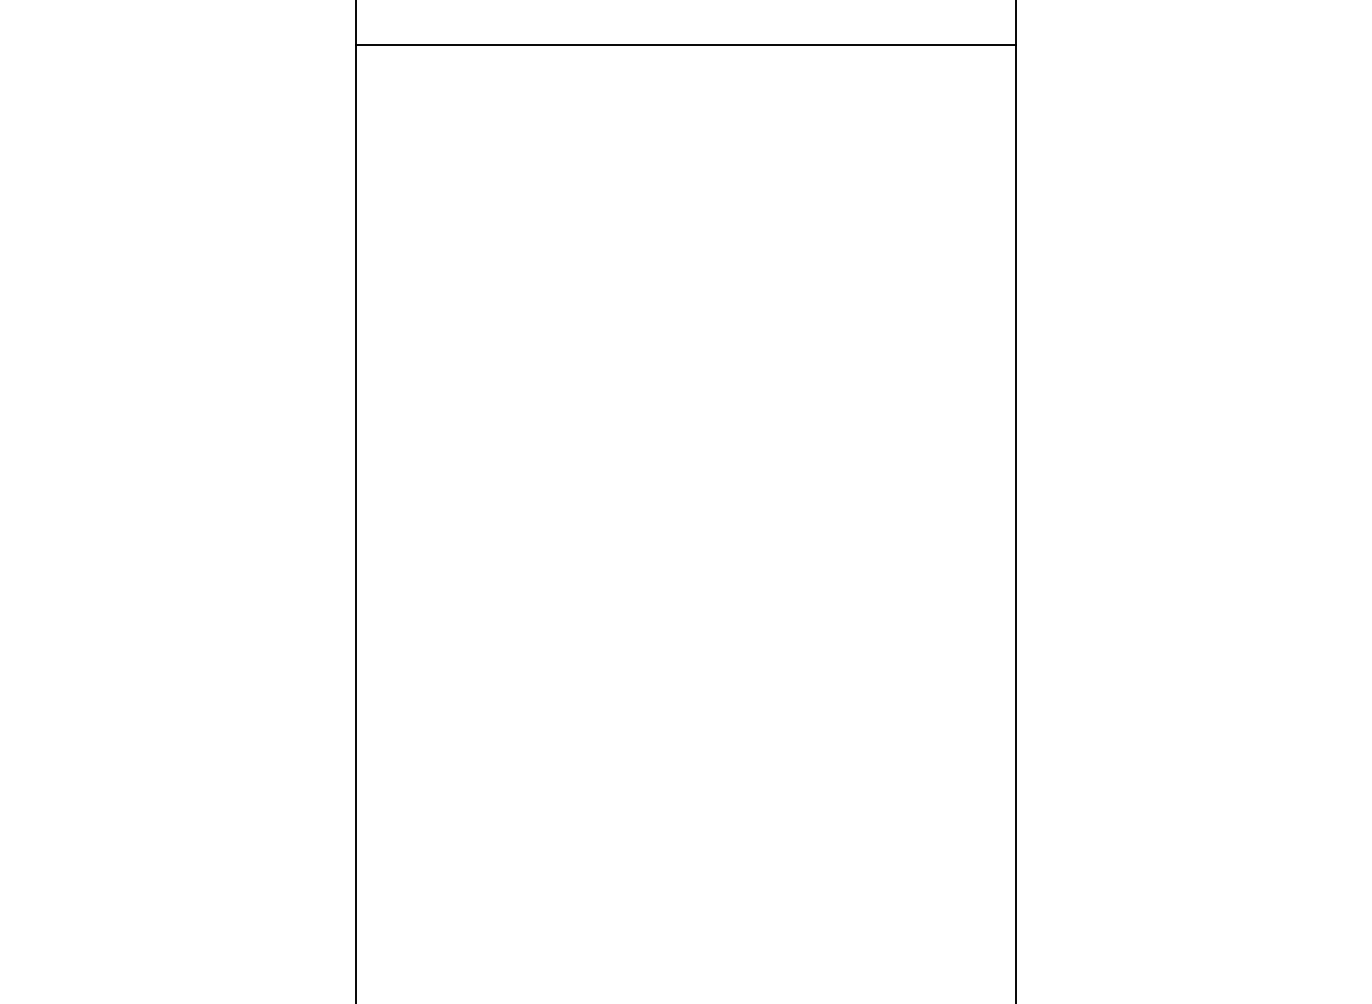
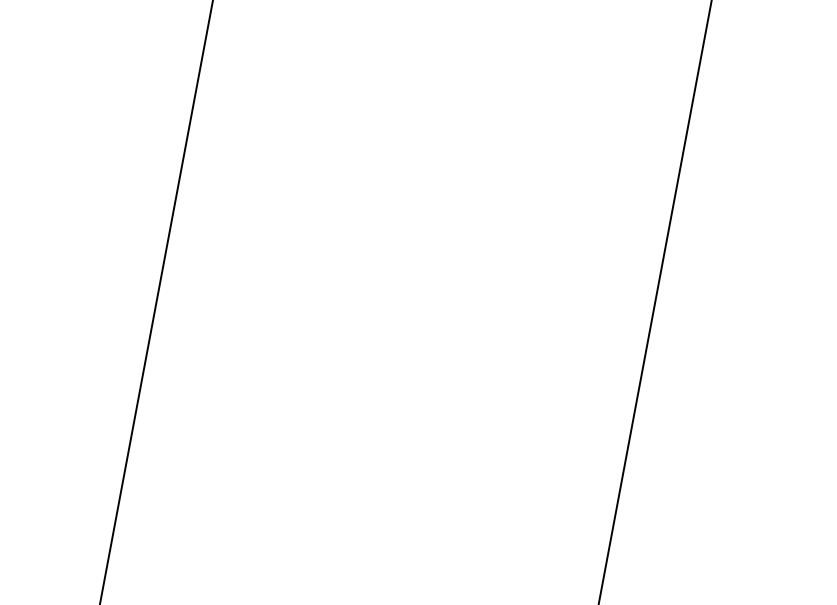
line: (685, 44) -> (446, 82), removed

